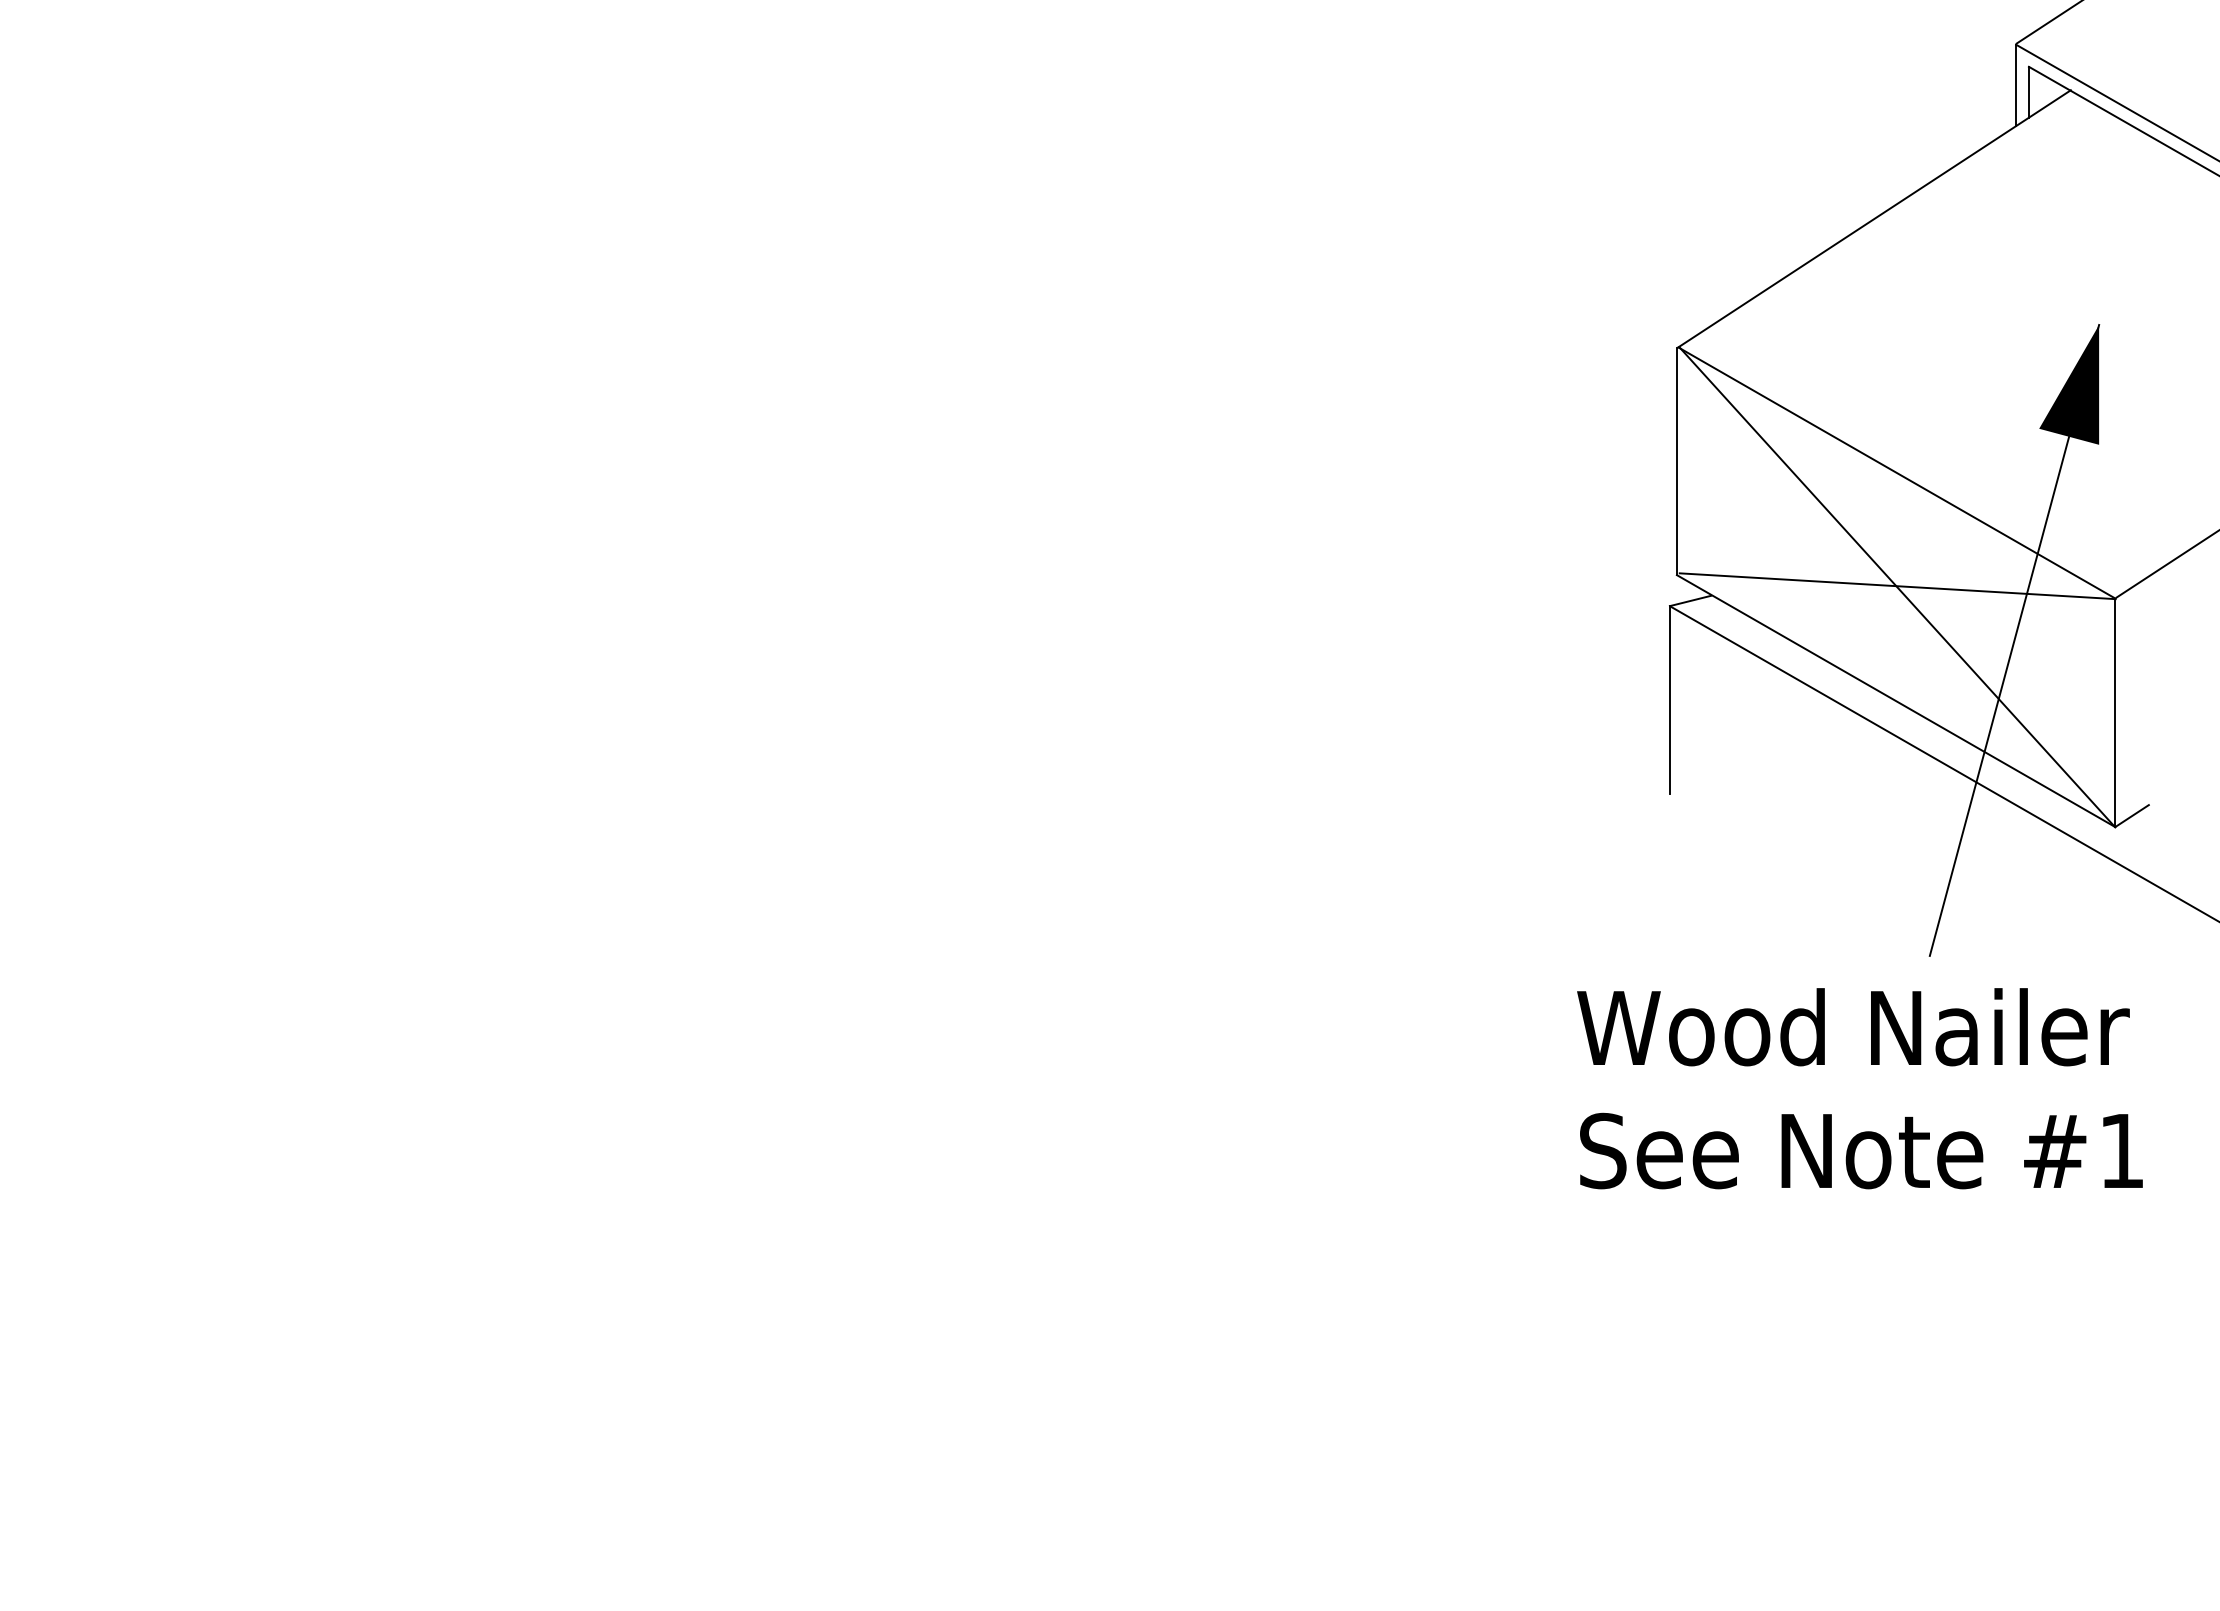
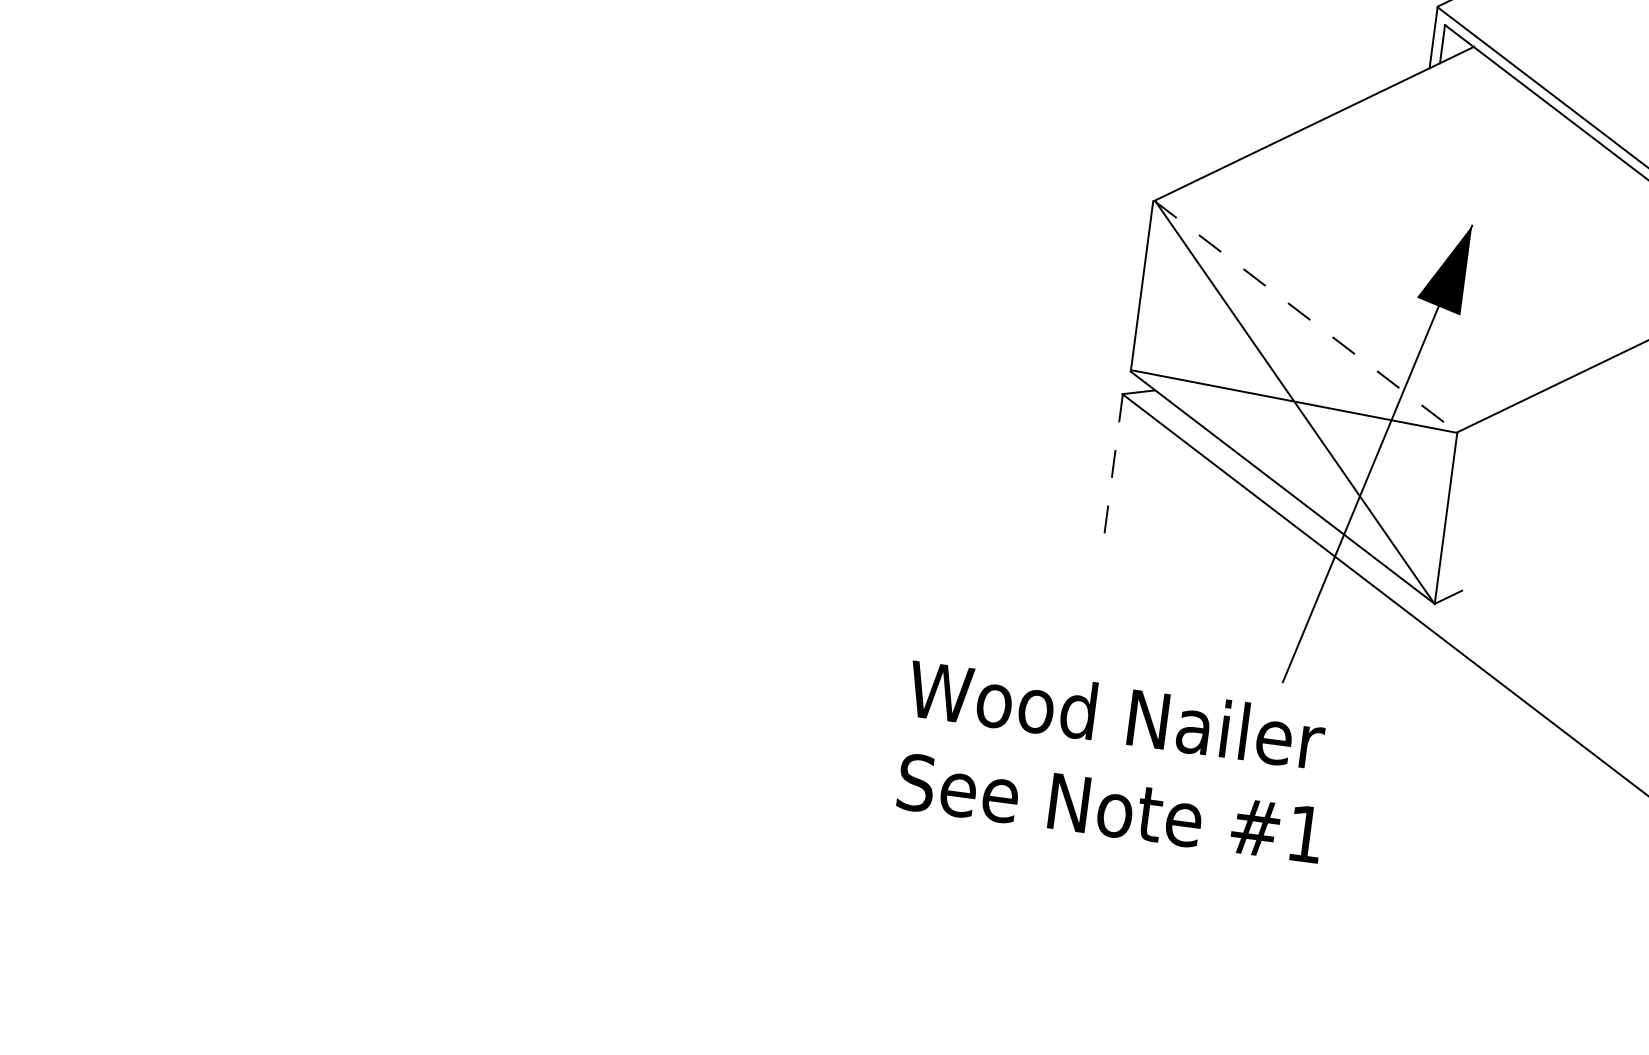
line: (1896, 473) -> (1305, 317), solid -> dashed
line: (1670, 700) -> (1113, 465), solid -> dashed
text: (1859, 1088) -> (1115, 761), moved

